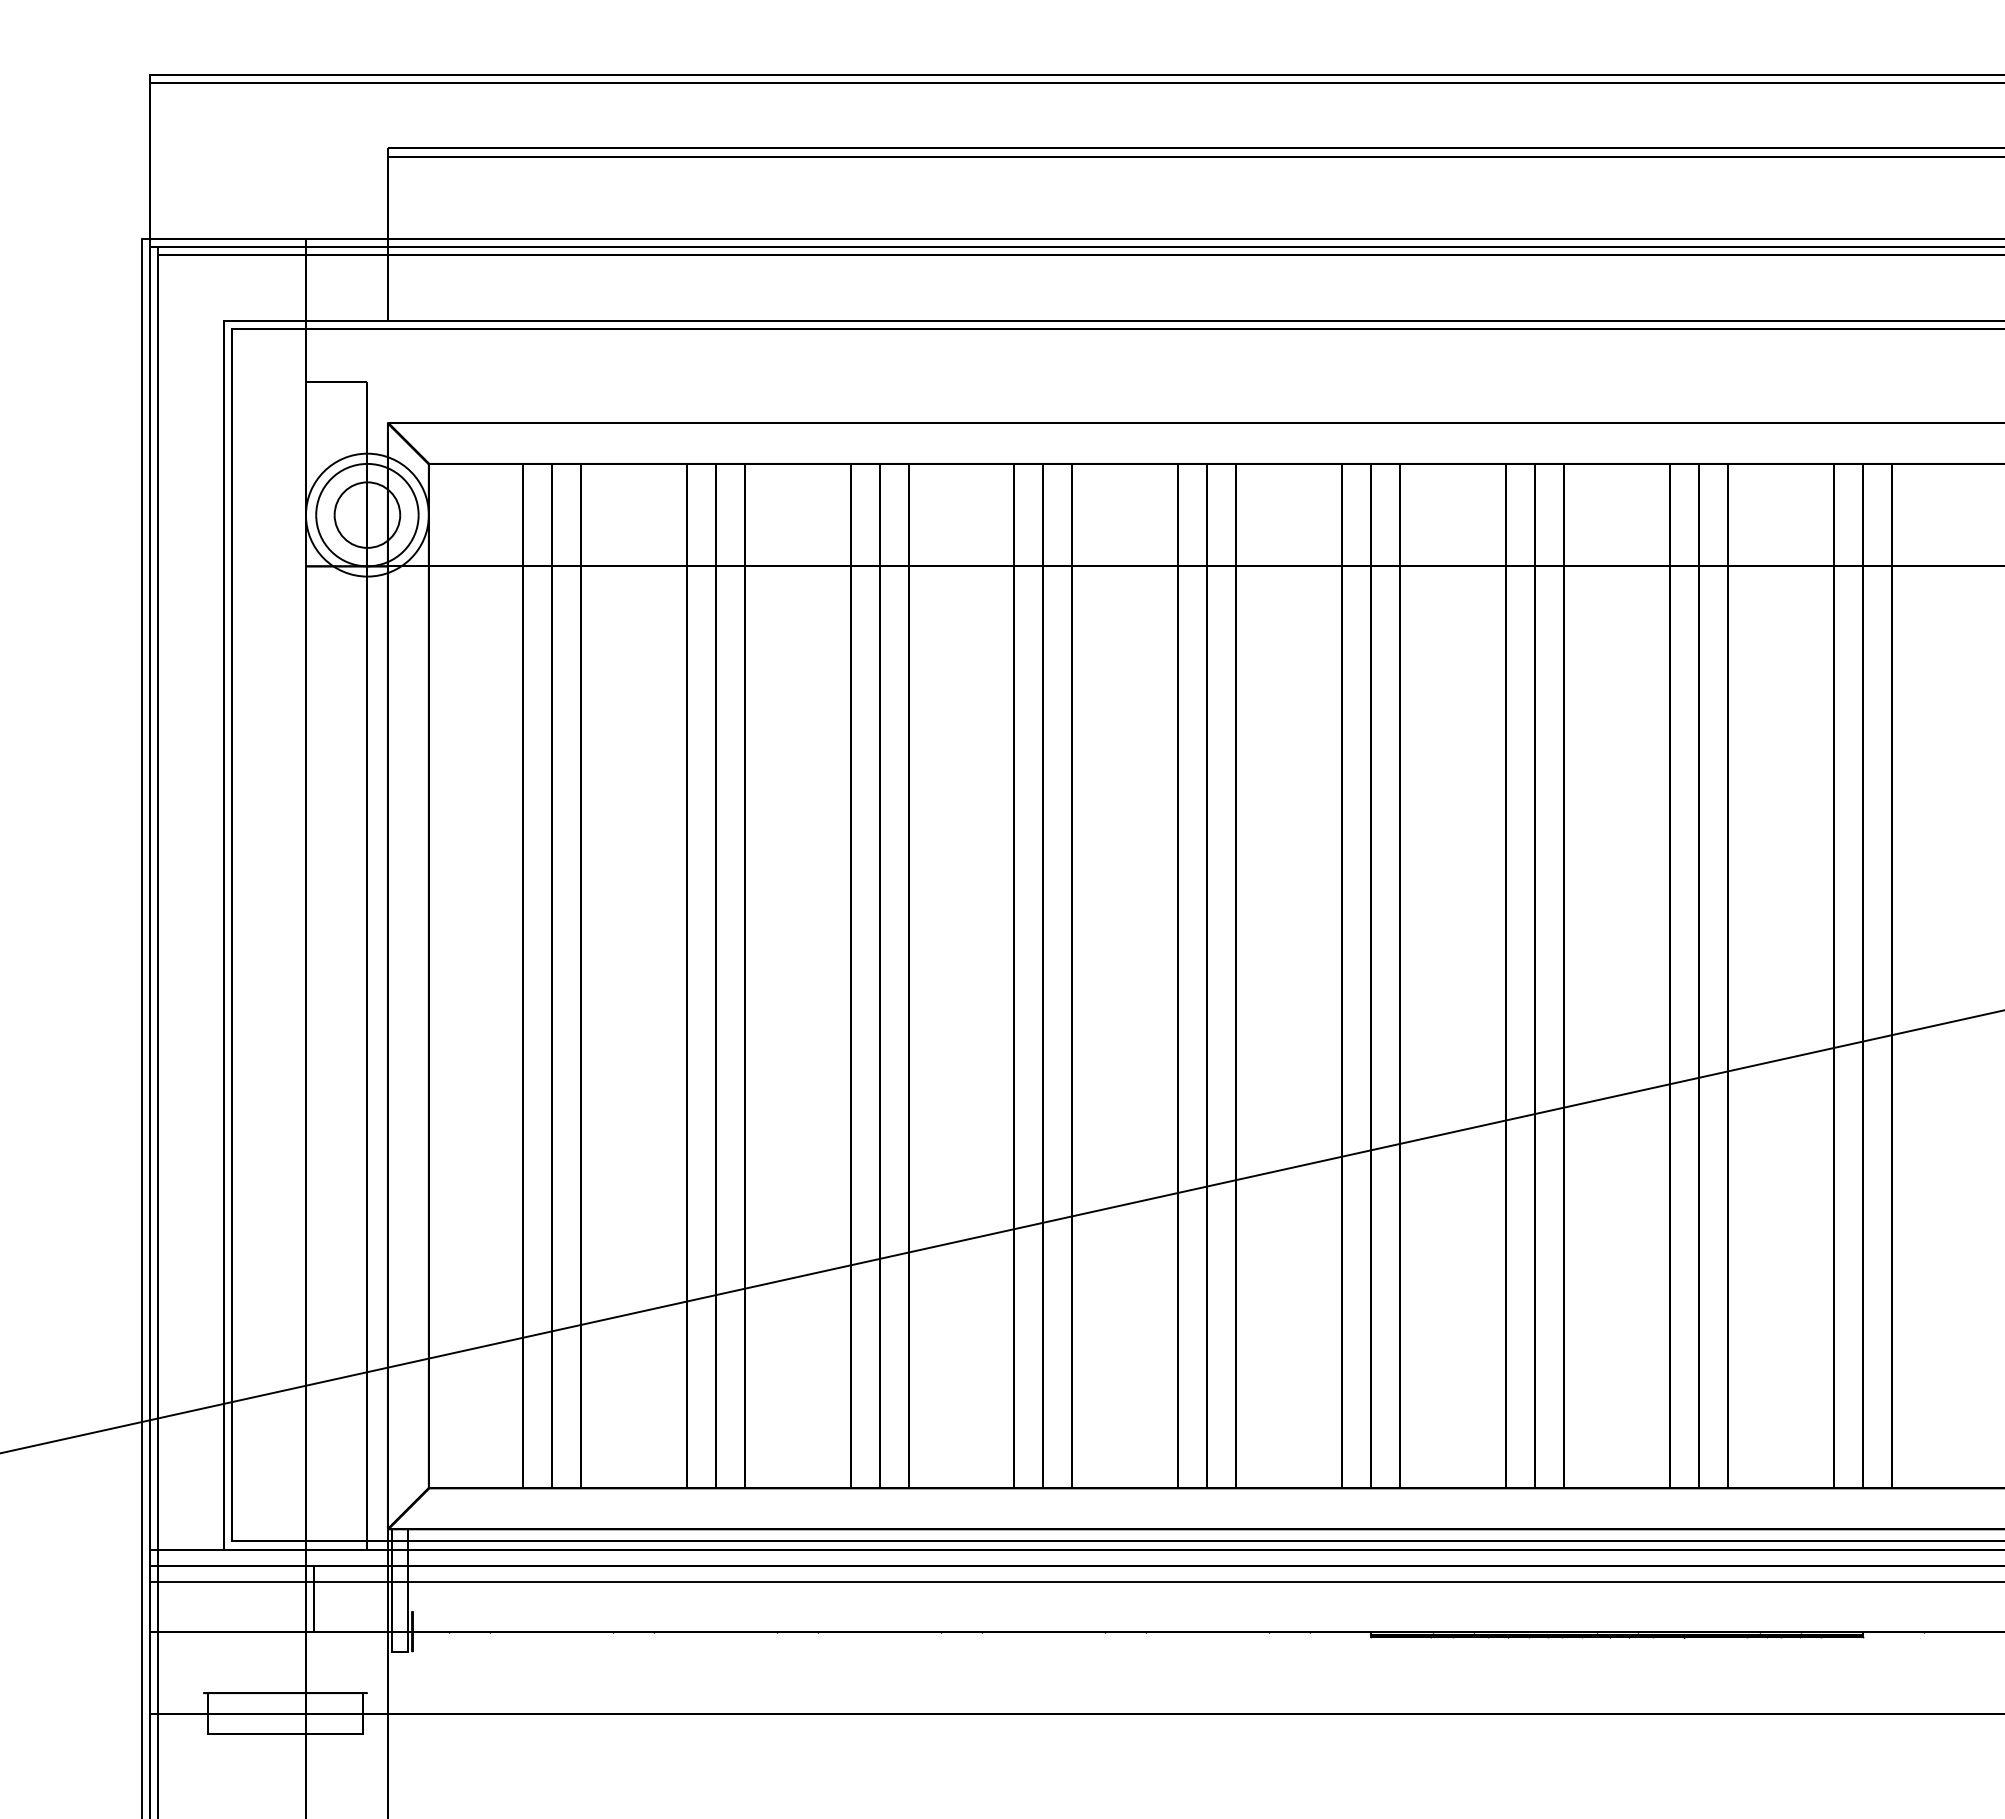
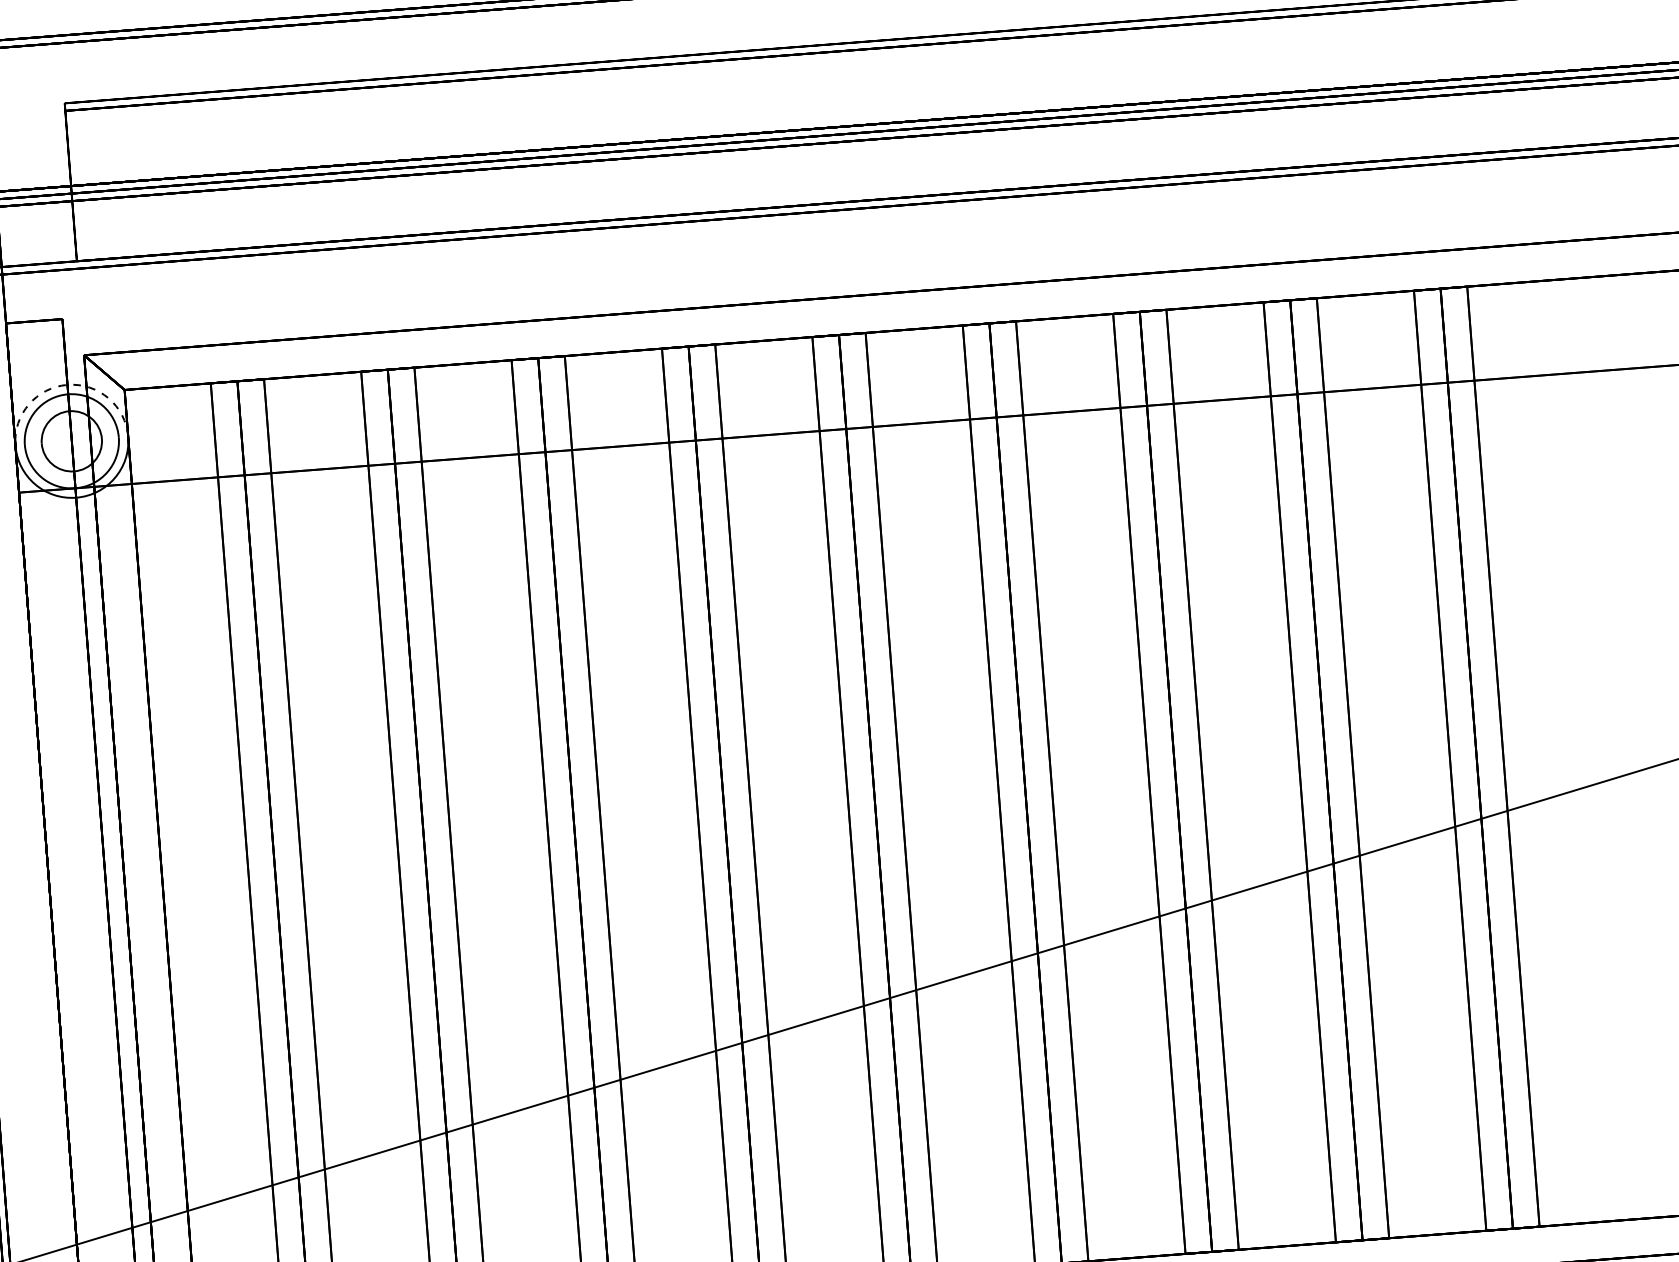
arc: (367, 453) -> (67, 384), solid -> dashed

